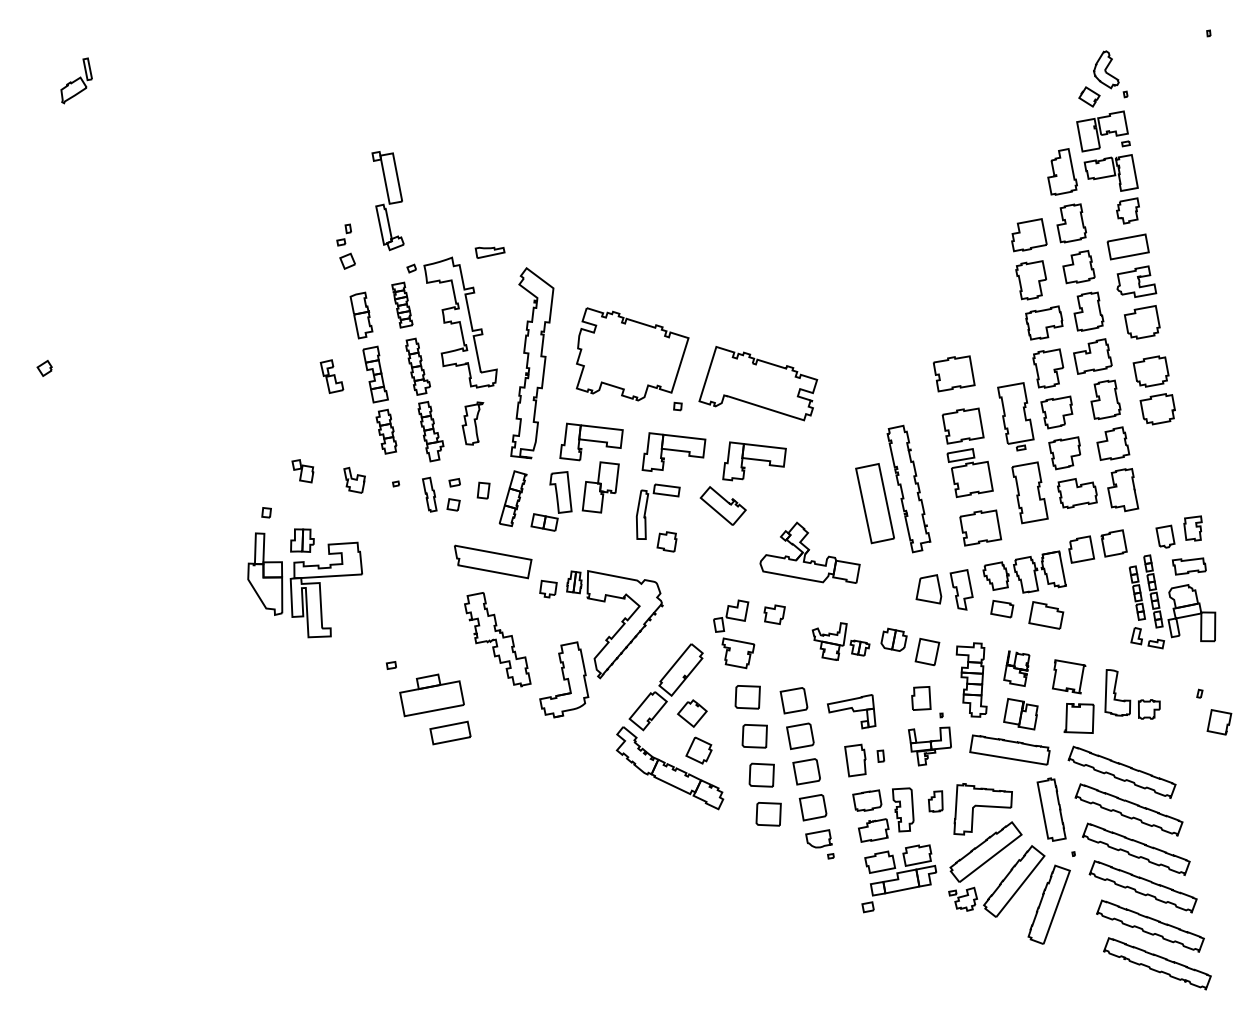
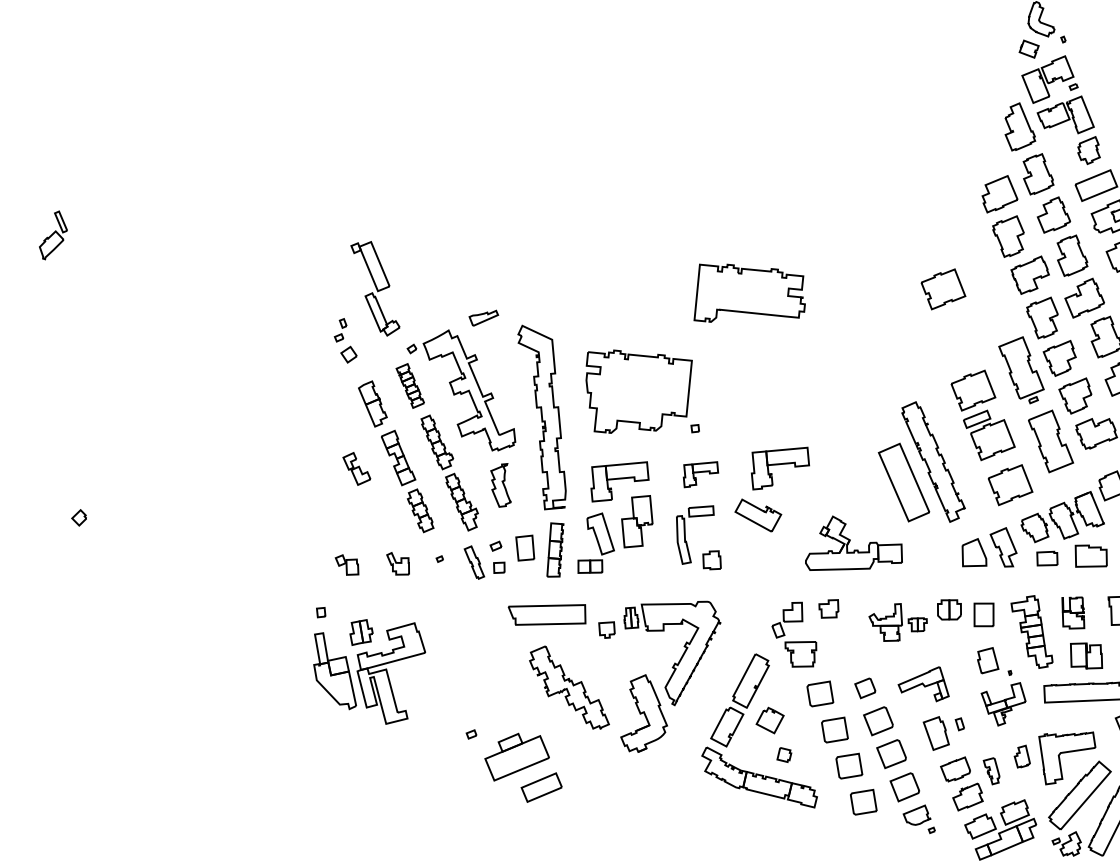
part: (953, 373) -> (942, 289), moved
part: (758, 383) -> (747, 291), moved
part: (673, 451) -> (700, 472), size x0.6
part: (483, 490) -> (525, 547), size x1.6
part: (793, 700) -> (864, 688), size x0.7
part: (698, 750) -> (783, 755), size x0.6
part: (903, 809) -> (992, 770), size x0.6

